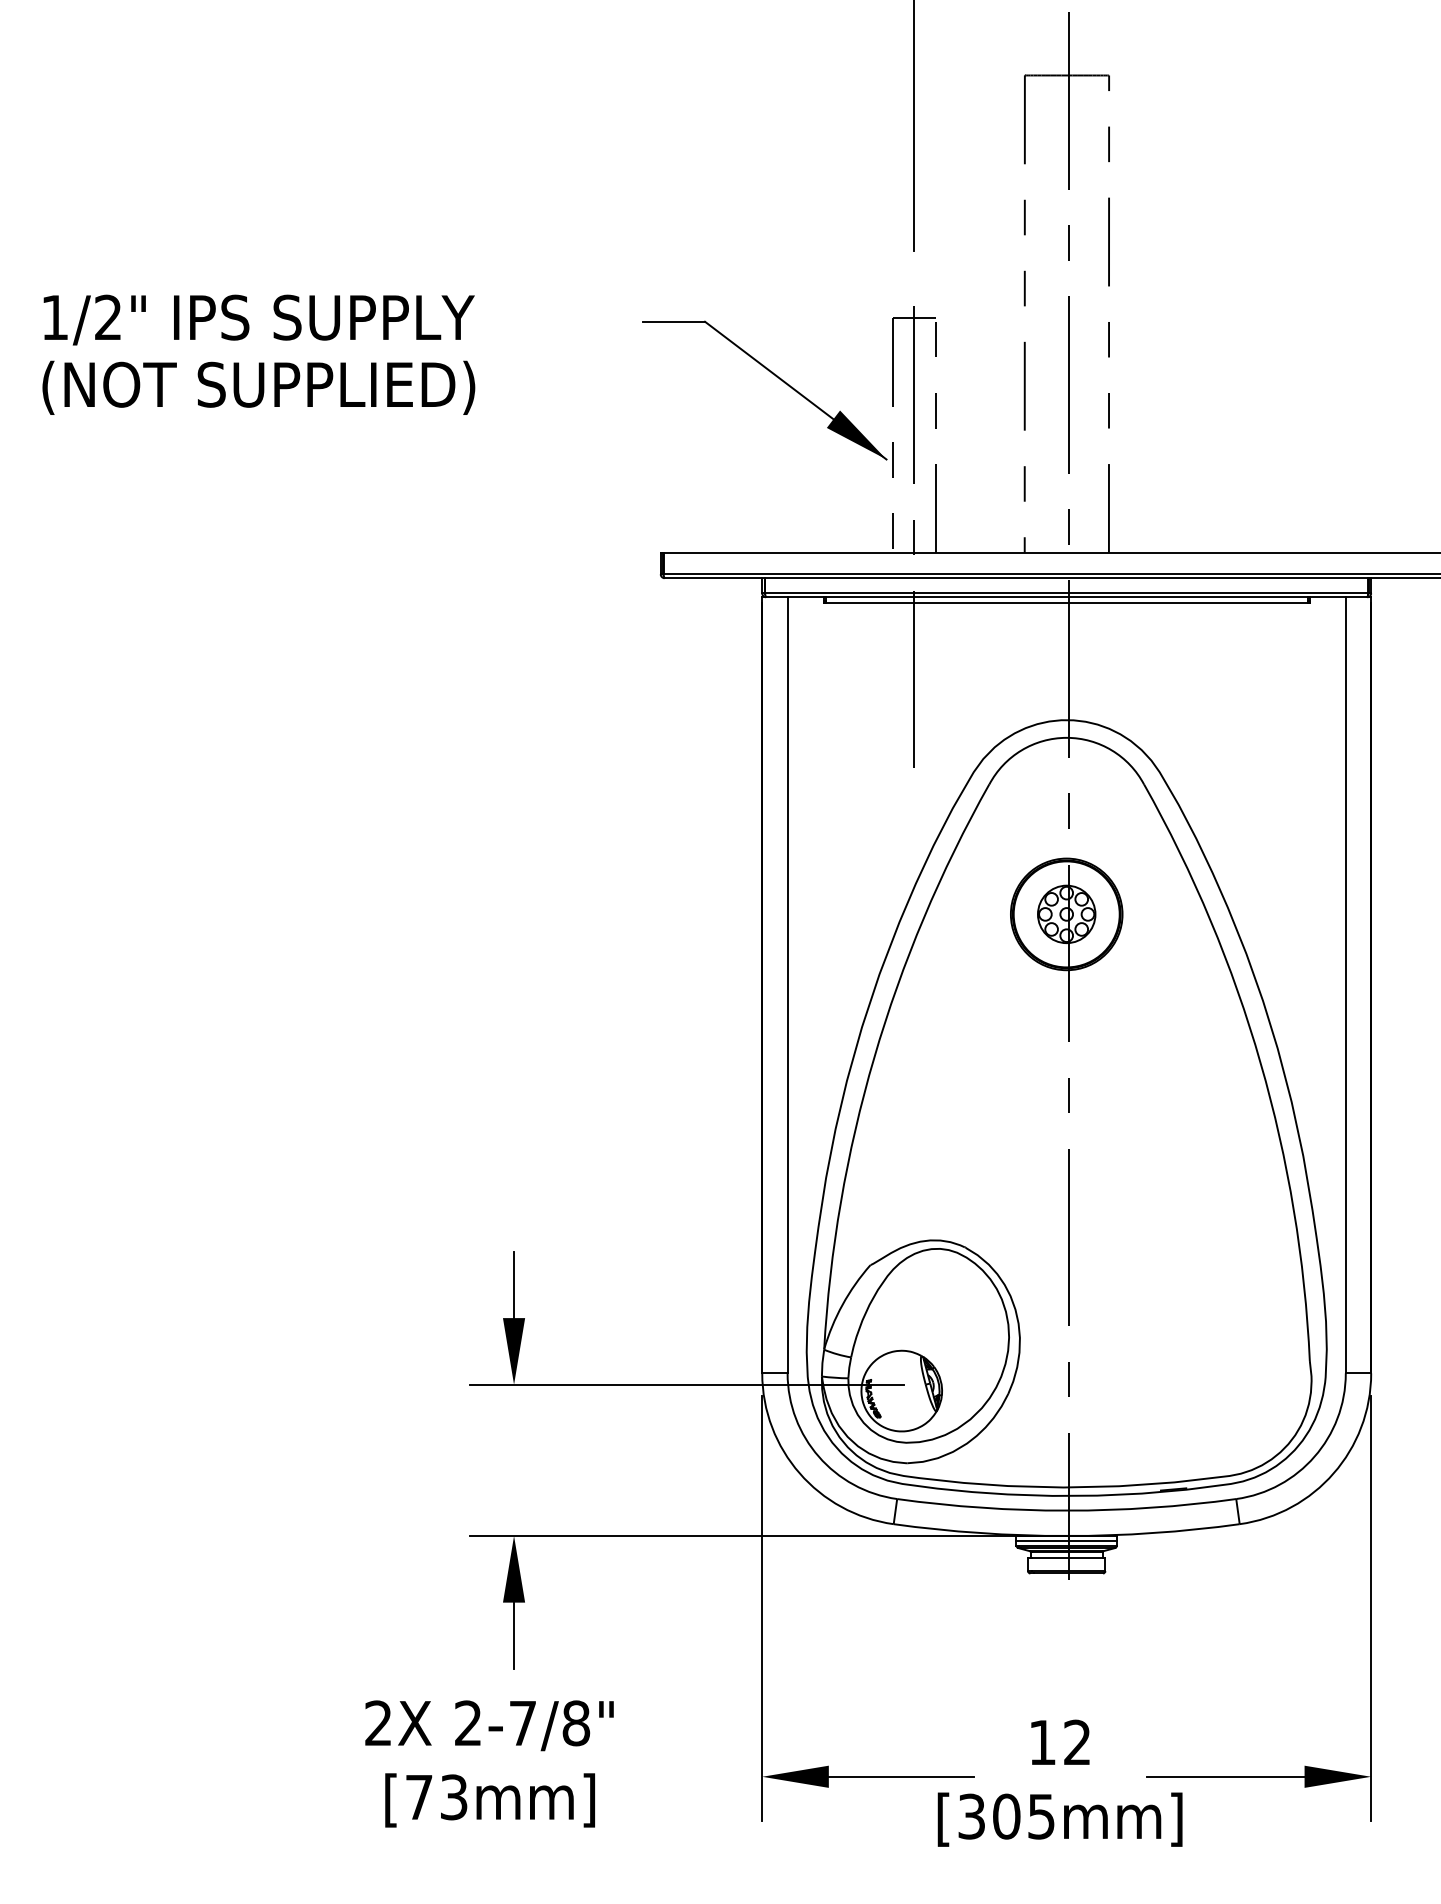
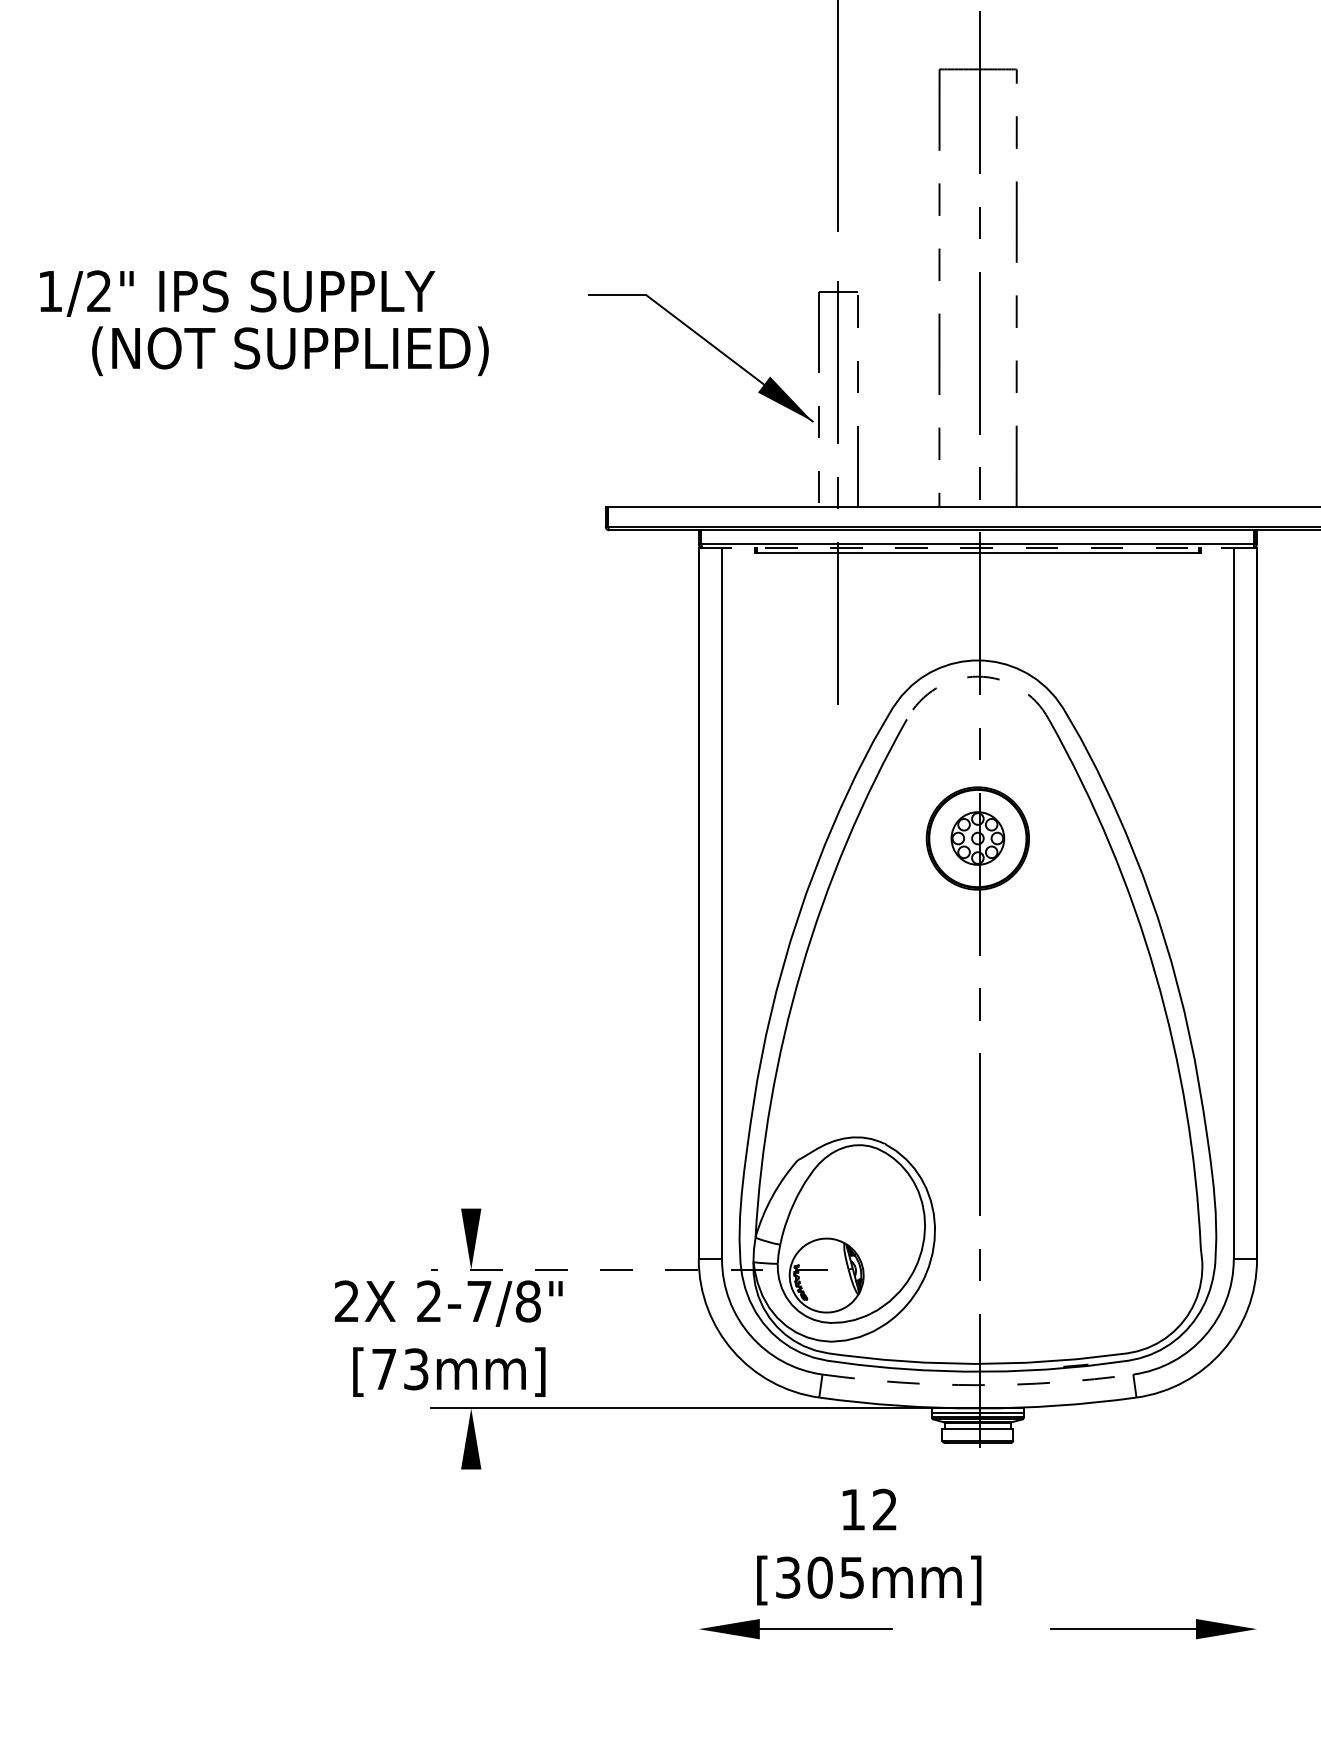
text: (258, 387) -> (290, 350), moved
line: (1066, 597) -> (977, 547), solid -> dashed
arc: (1066, 737) -> (977, 676), solid -> dashed
line: (514, 1284) -> (471, 1177), removed
line: (686, 1384) -> (629, 1269), solid -> dashed
arc: (1066, 1510) -> (977, 1385), solid -> dashed
line: (762, 1608) -> (699, 1474), removed
line: (1371, 1608) -> (1257, 1474), removed
line: (514, 1635) -> (471, 1499), removed
text: (489, 1763) -> (448, 1338), moved
text: (1059, 1782) -> (868, 1546), moved

